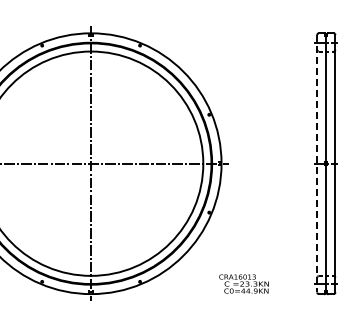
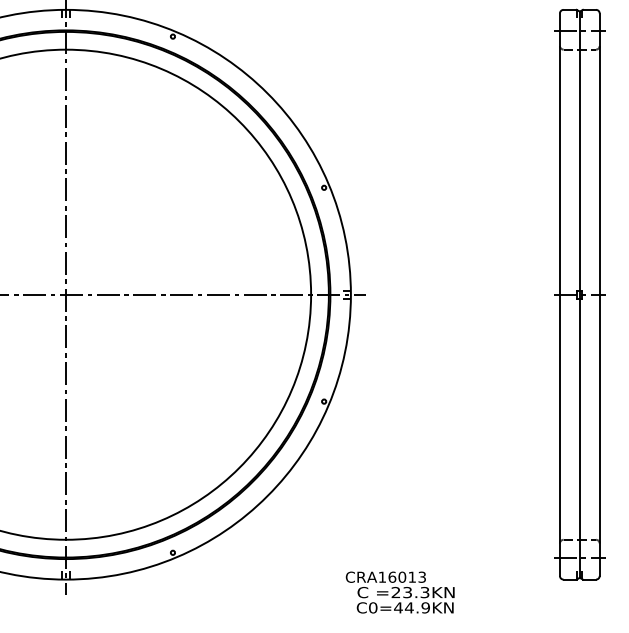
line: (317, 163) -> (560, 294), dashed -> solid
text: (243, 283) -> (398, 591), moved

